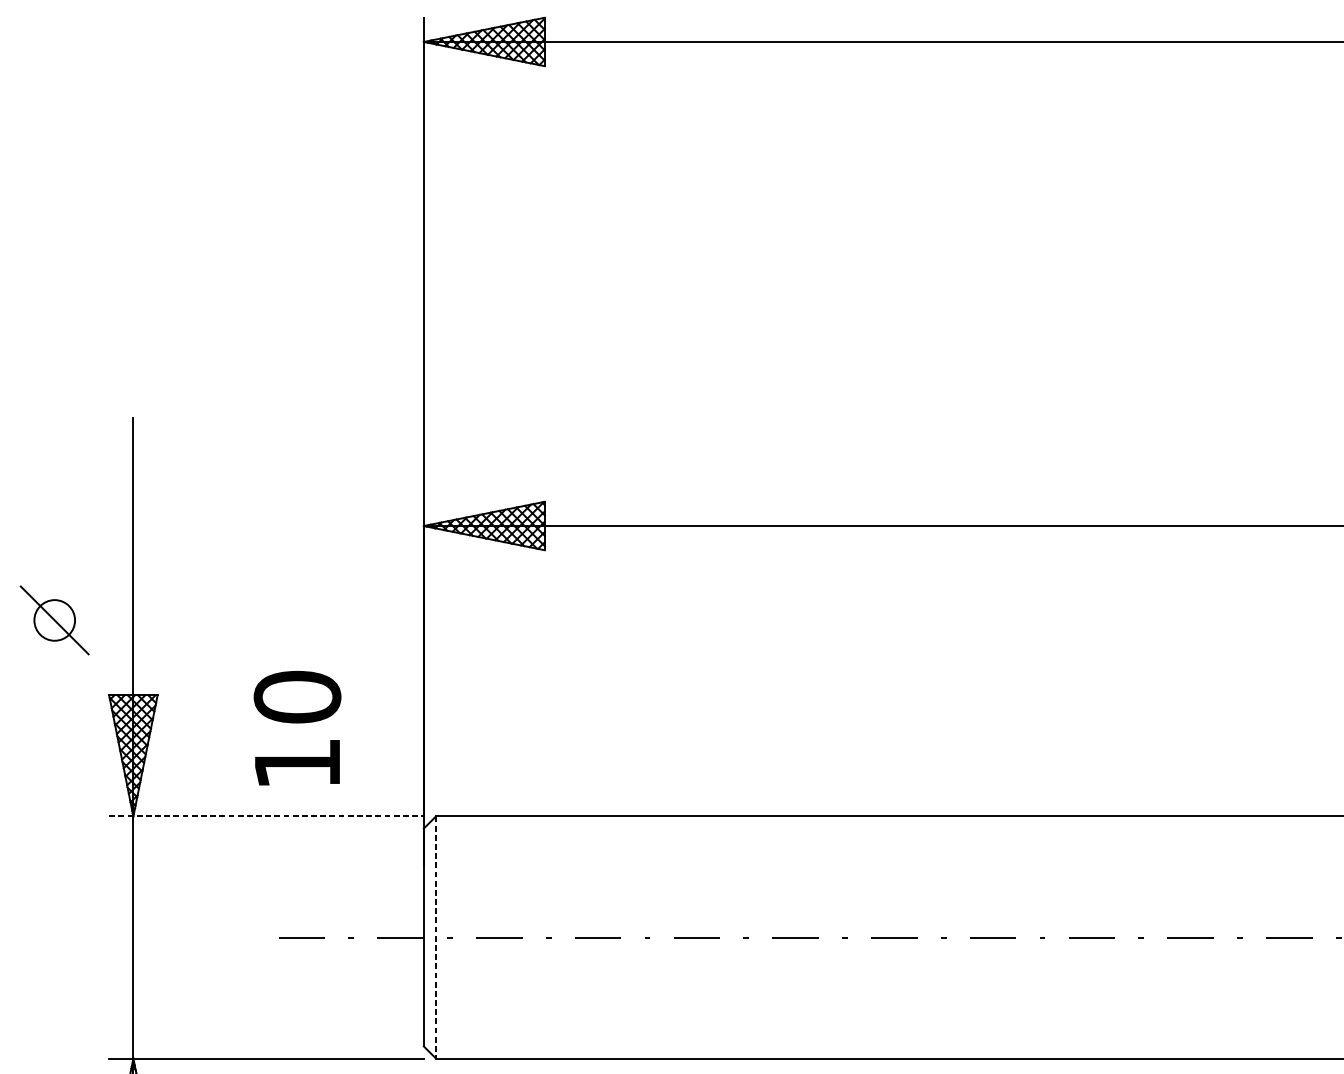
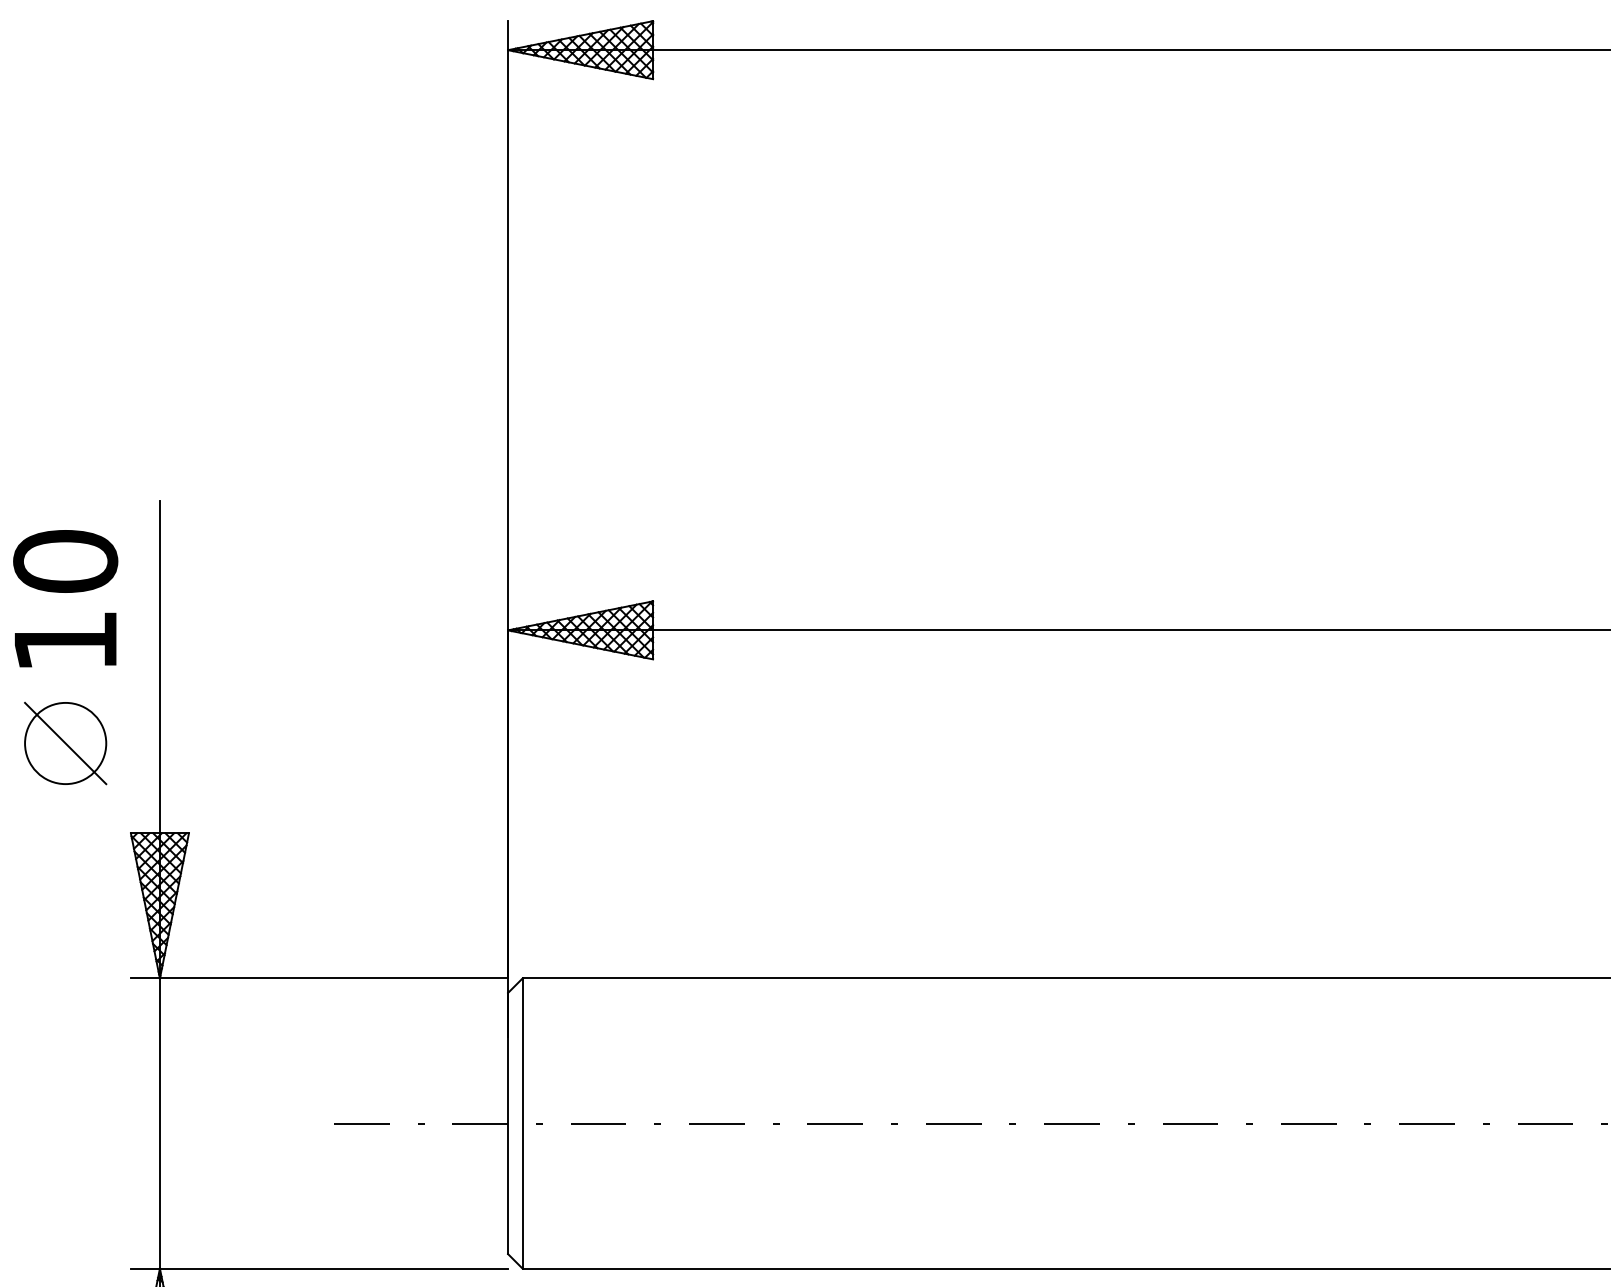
circle: (54, 620) -> (65, 743), size x1.67
text: (297, 728) -> (65, 598), moved
line: (266, 816) -> (319, 978), dashed -> solid
line: (435, 938) -> (522, 1124), dashed -> solid

